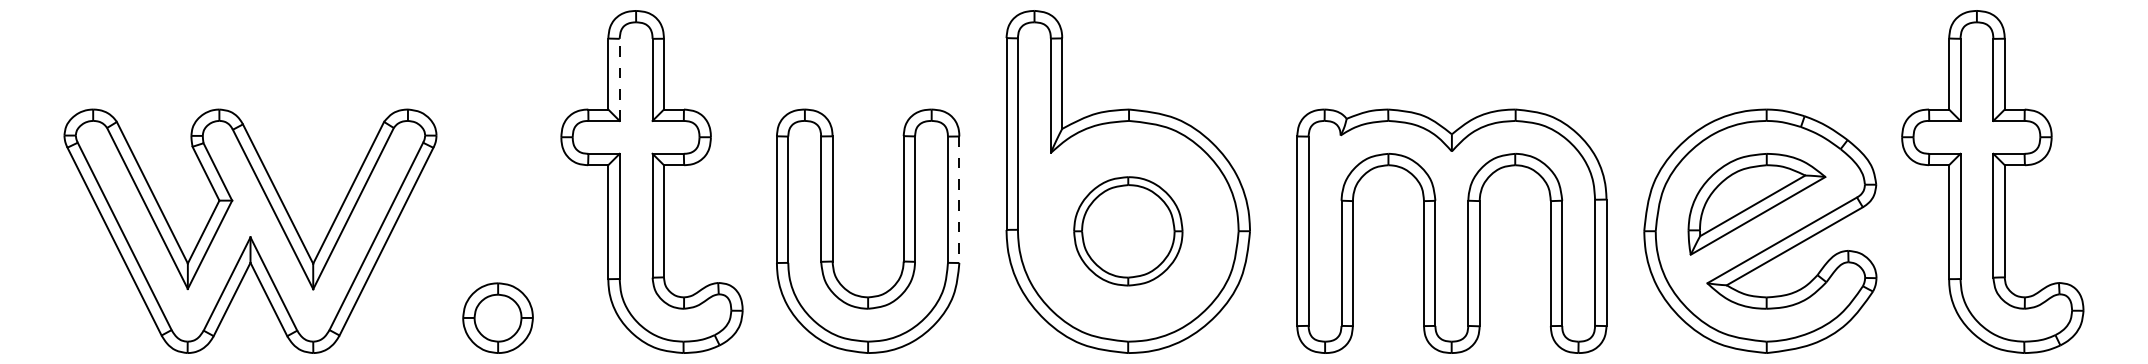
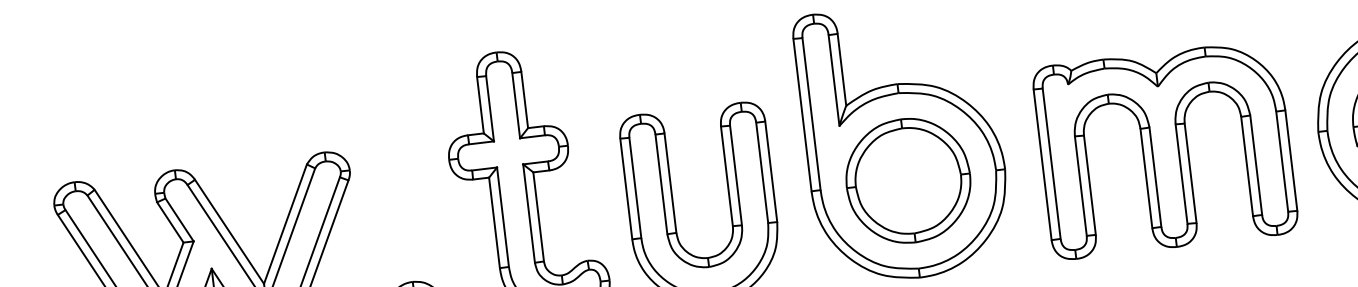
line: (619, 79) -> (489, 108), dashed -> solid
line: (959, 200) -> (771, 172), dashed -> solid
part: (1128, 231) -> (908, 181), size x1.43

